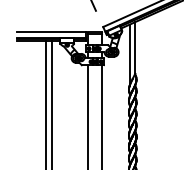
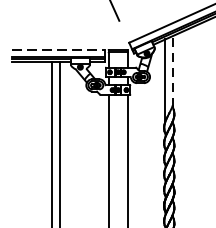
line: (52, 32) -> (60, 50), solid -> dashed
line: (135, 47) -> (173, 70), solid -> dashed

